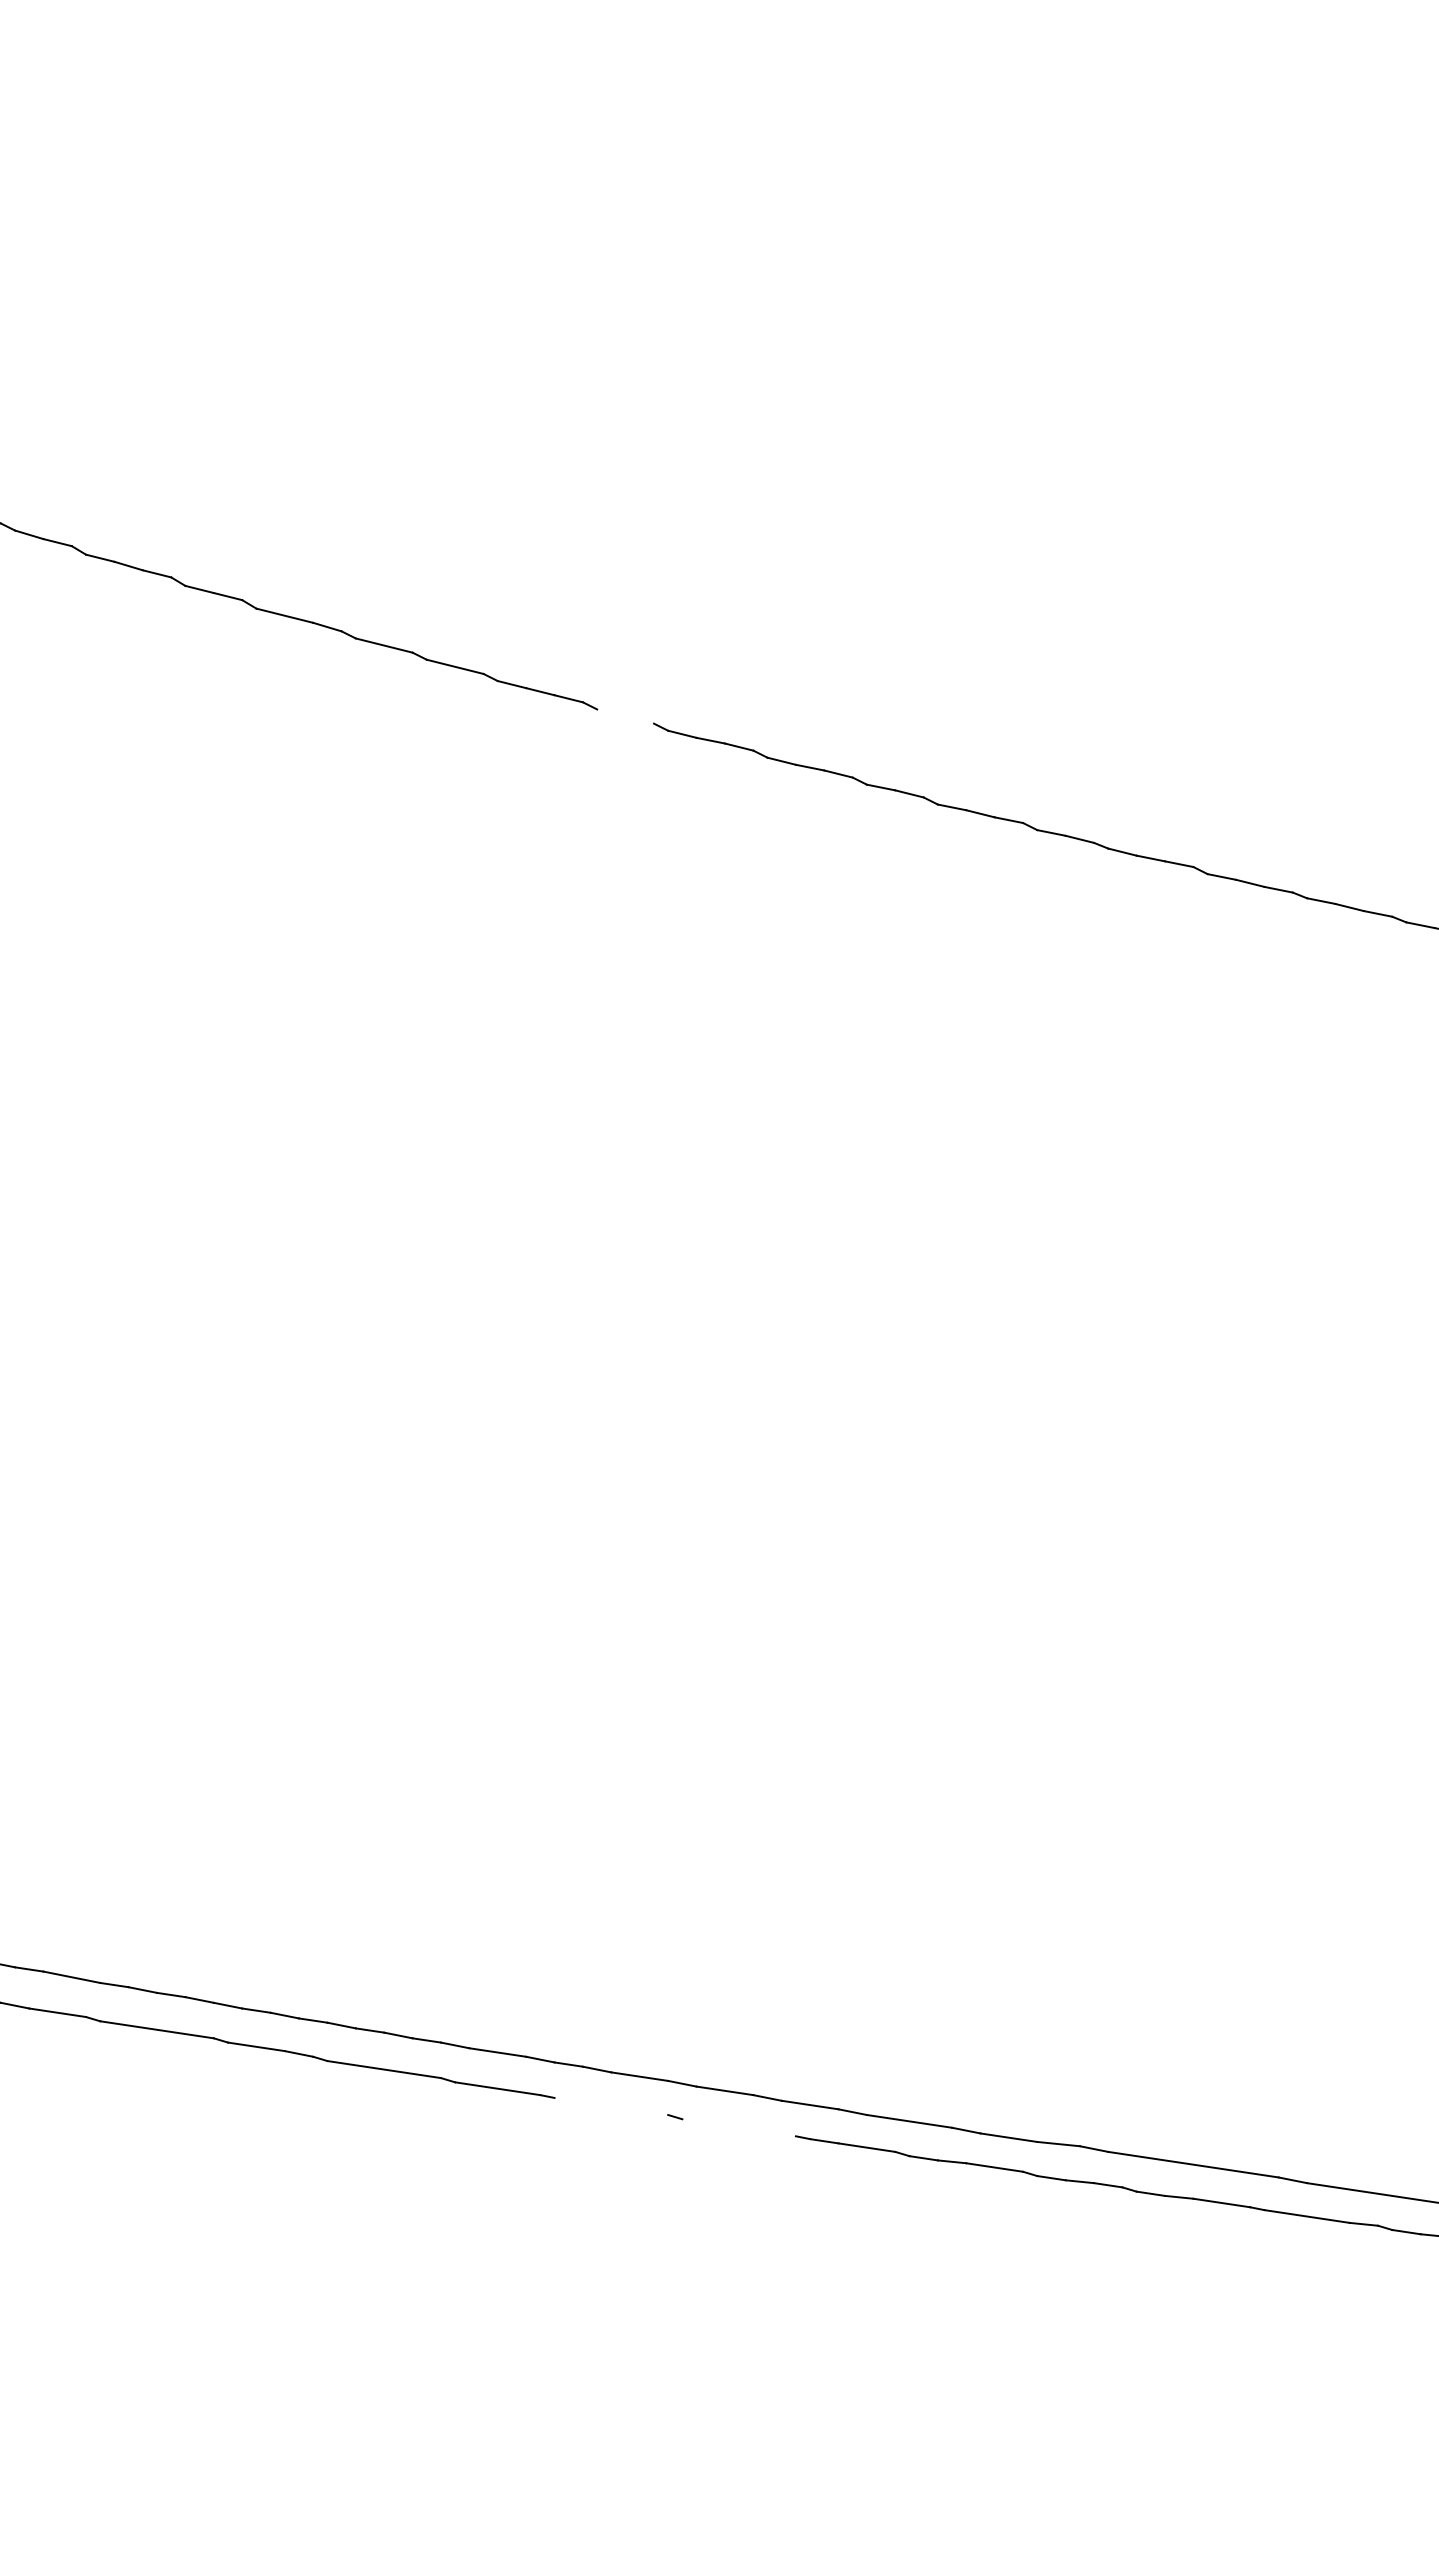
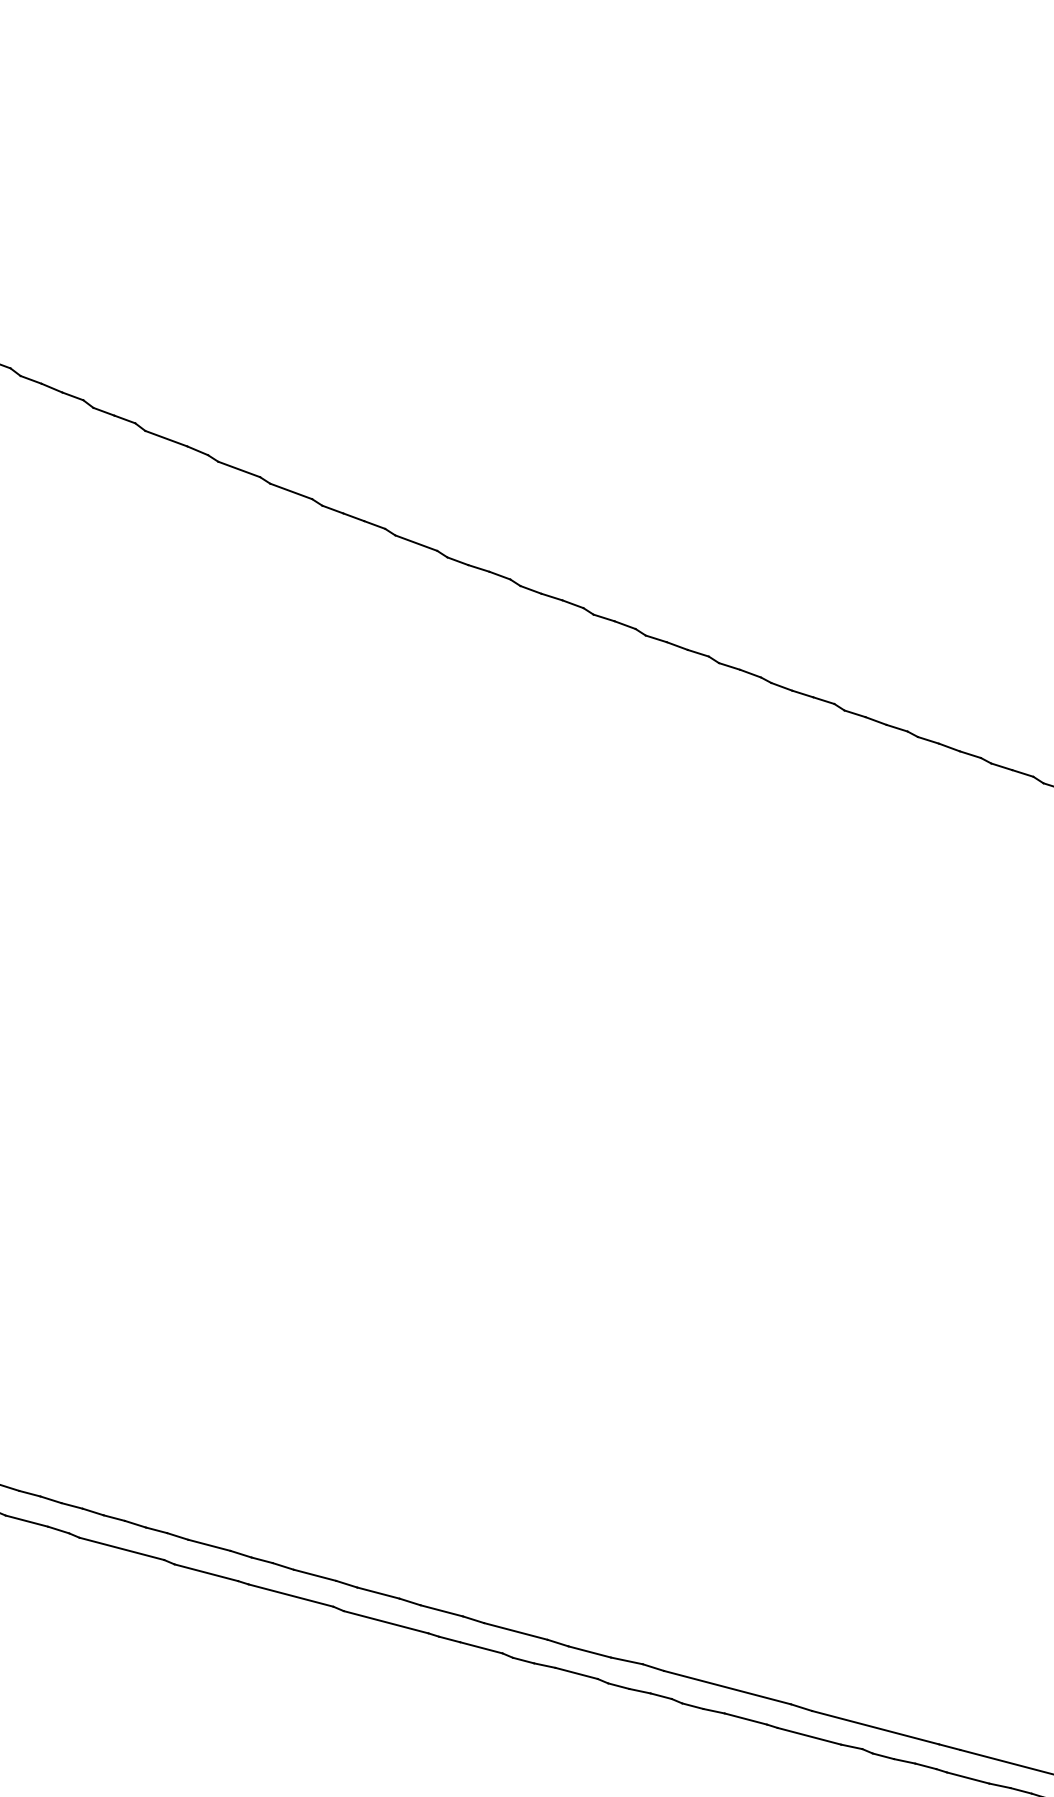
line: (625, 716) -> (416, 543), added
line: (611, 2105) -> (291, 1594), added
line: (738, 2127) -> (385, 1621), added

